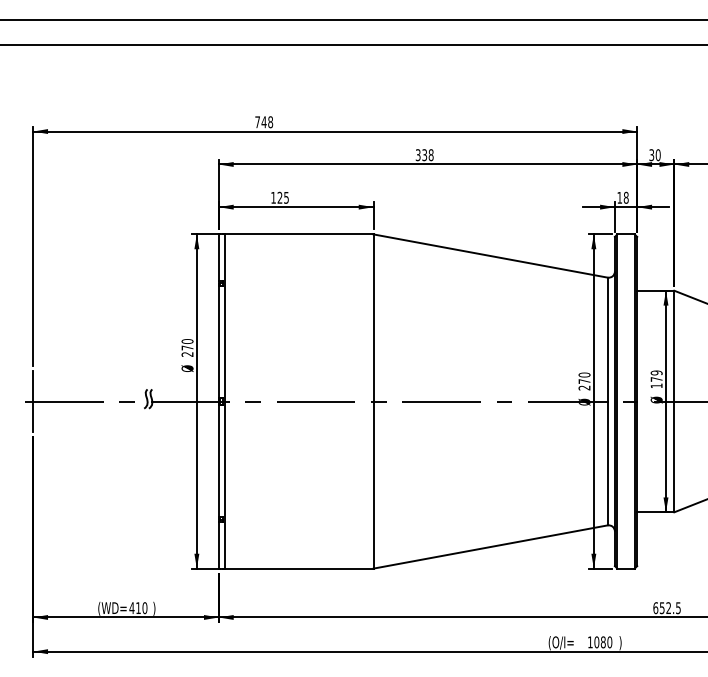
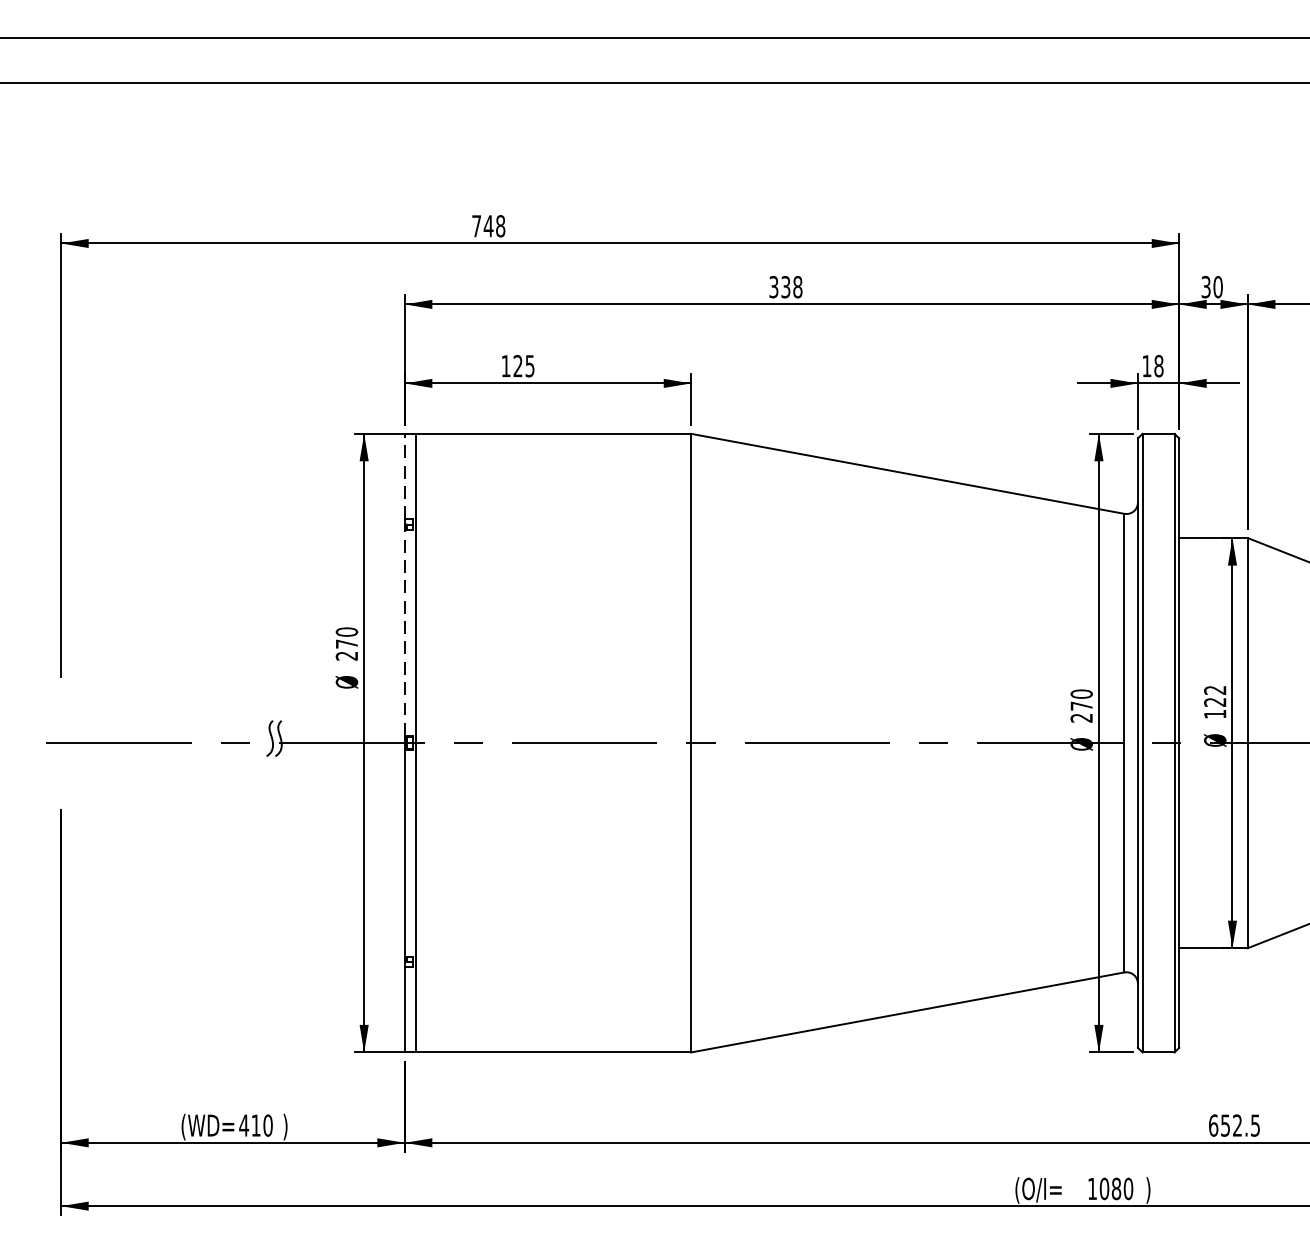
line: (218, 257) -> (404, 476), solid -> dashed
line: (218, 341) -> (404, 632), solid -> dashed
text: (656, 375) -> (1214, 694), 179 -> 122
line: (33, 401) -> (61, 743), removed

